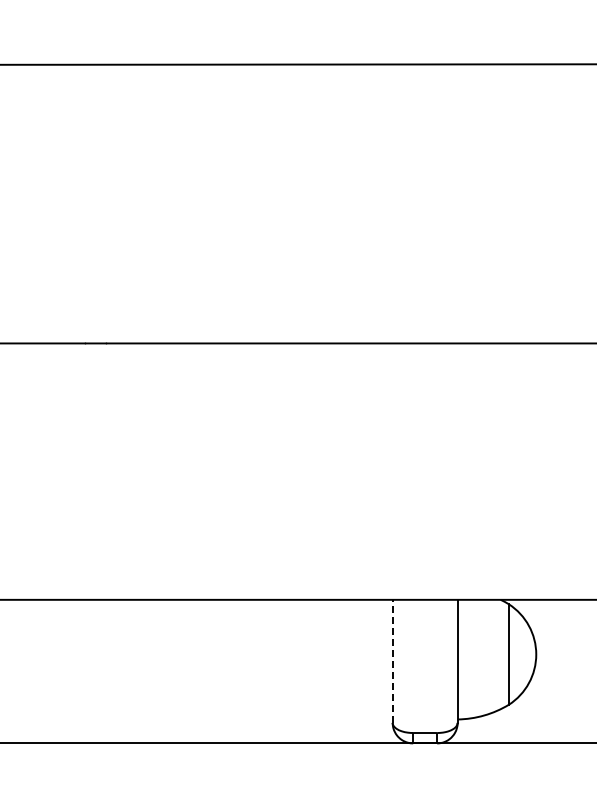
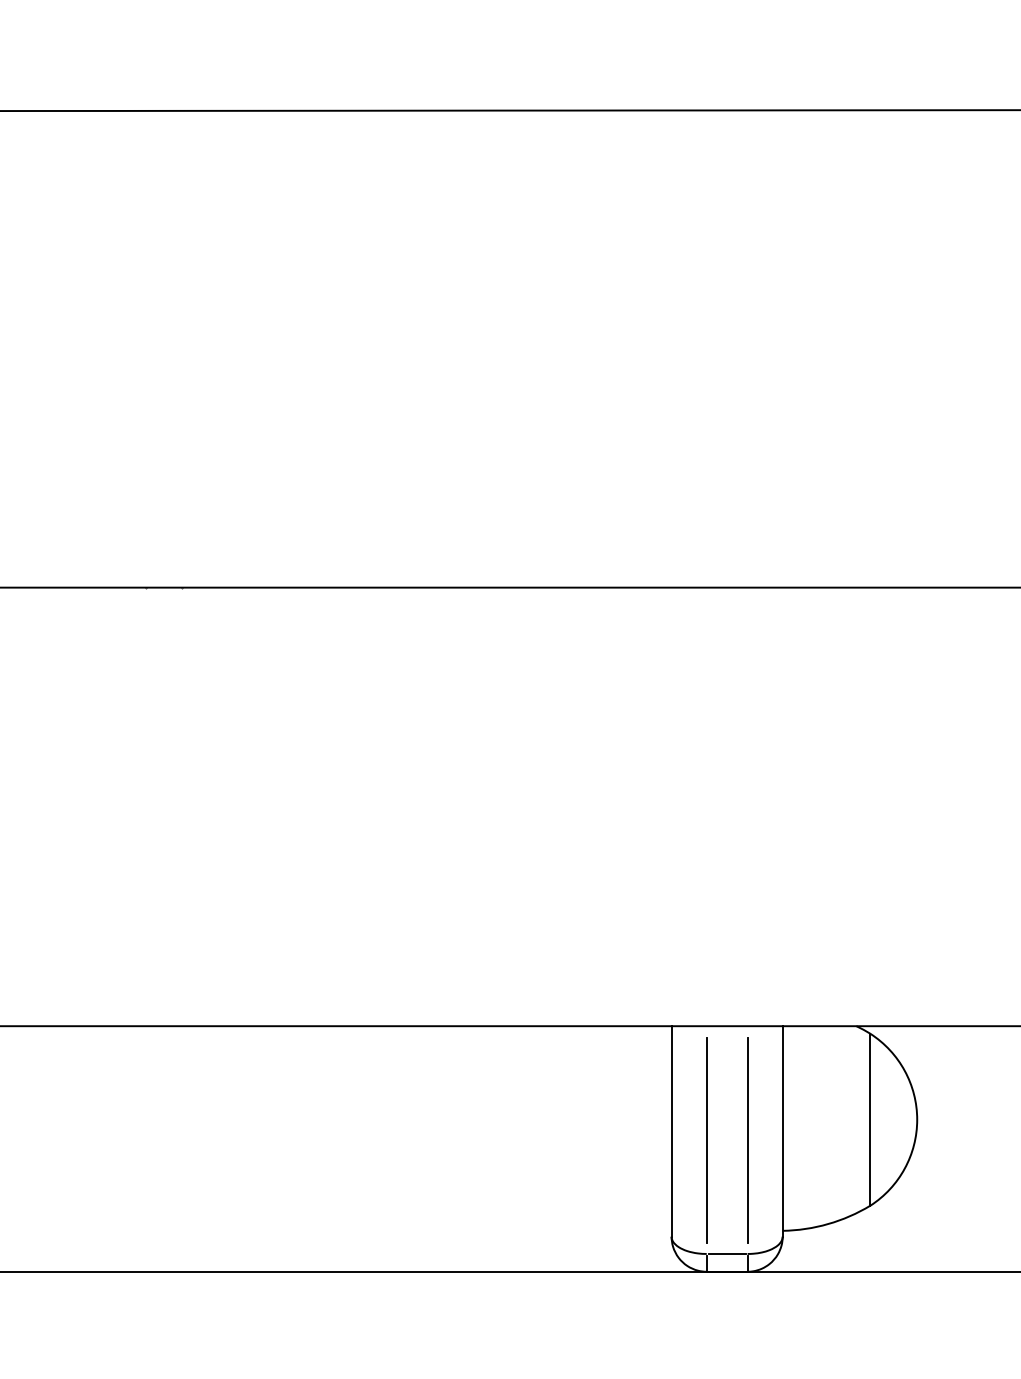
line: (392, 661) -> (671, 1131), dashed -> solid
line: (413, 666) -> (707, 1140), added
line: (437, 666) -> (748, 1140), added

